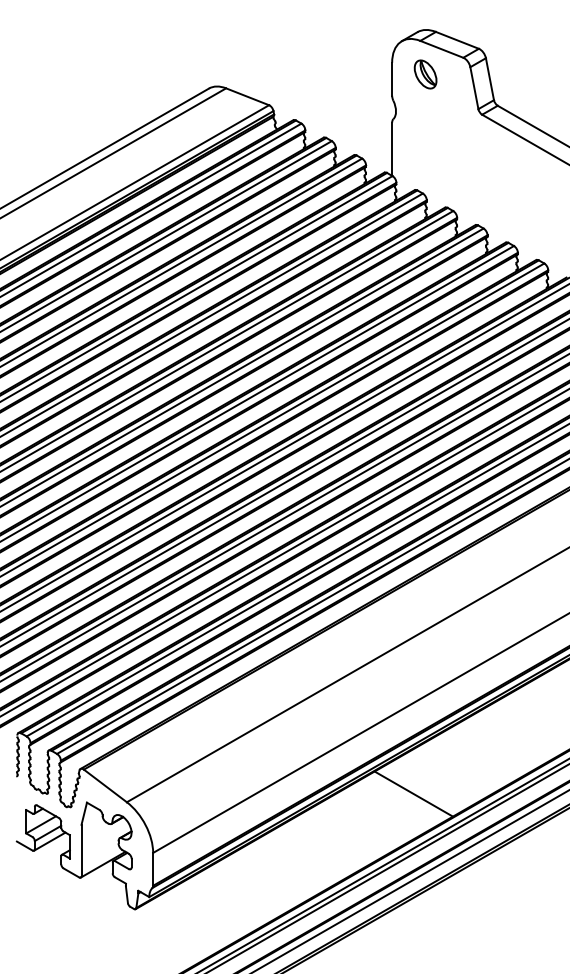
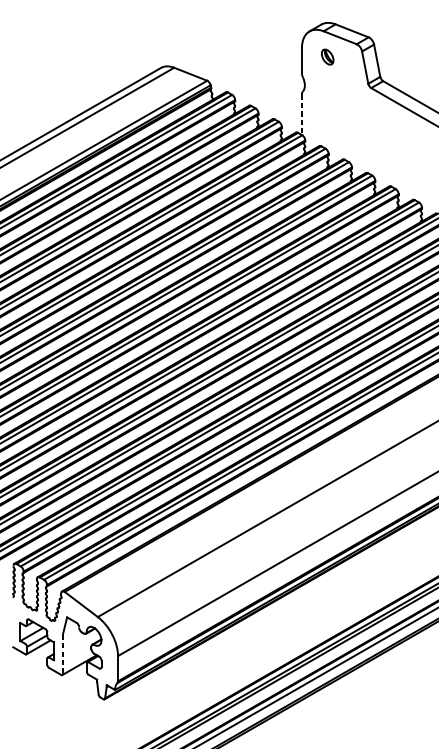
part: (425, 74) -> (327, 57), size x0.7
line: (392, 149) -> (302, 114), solid -> dashed
line: (413, 793) -> (318, 610), removed
line: (81, 850) -> (62, 654), solid -> dashed

